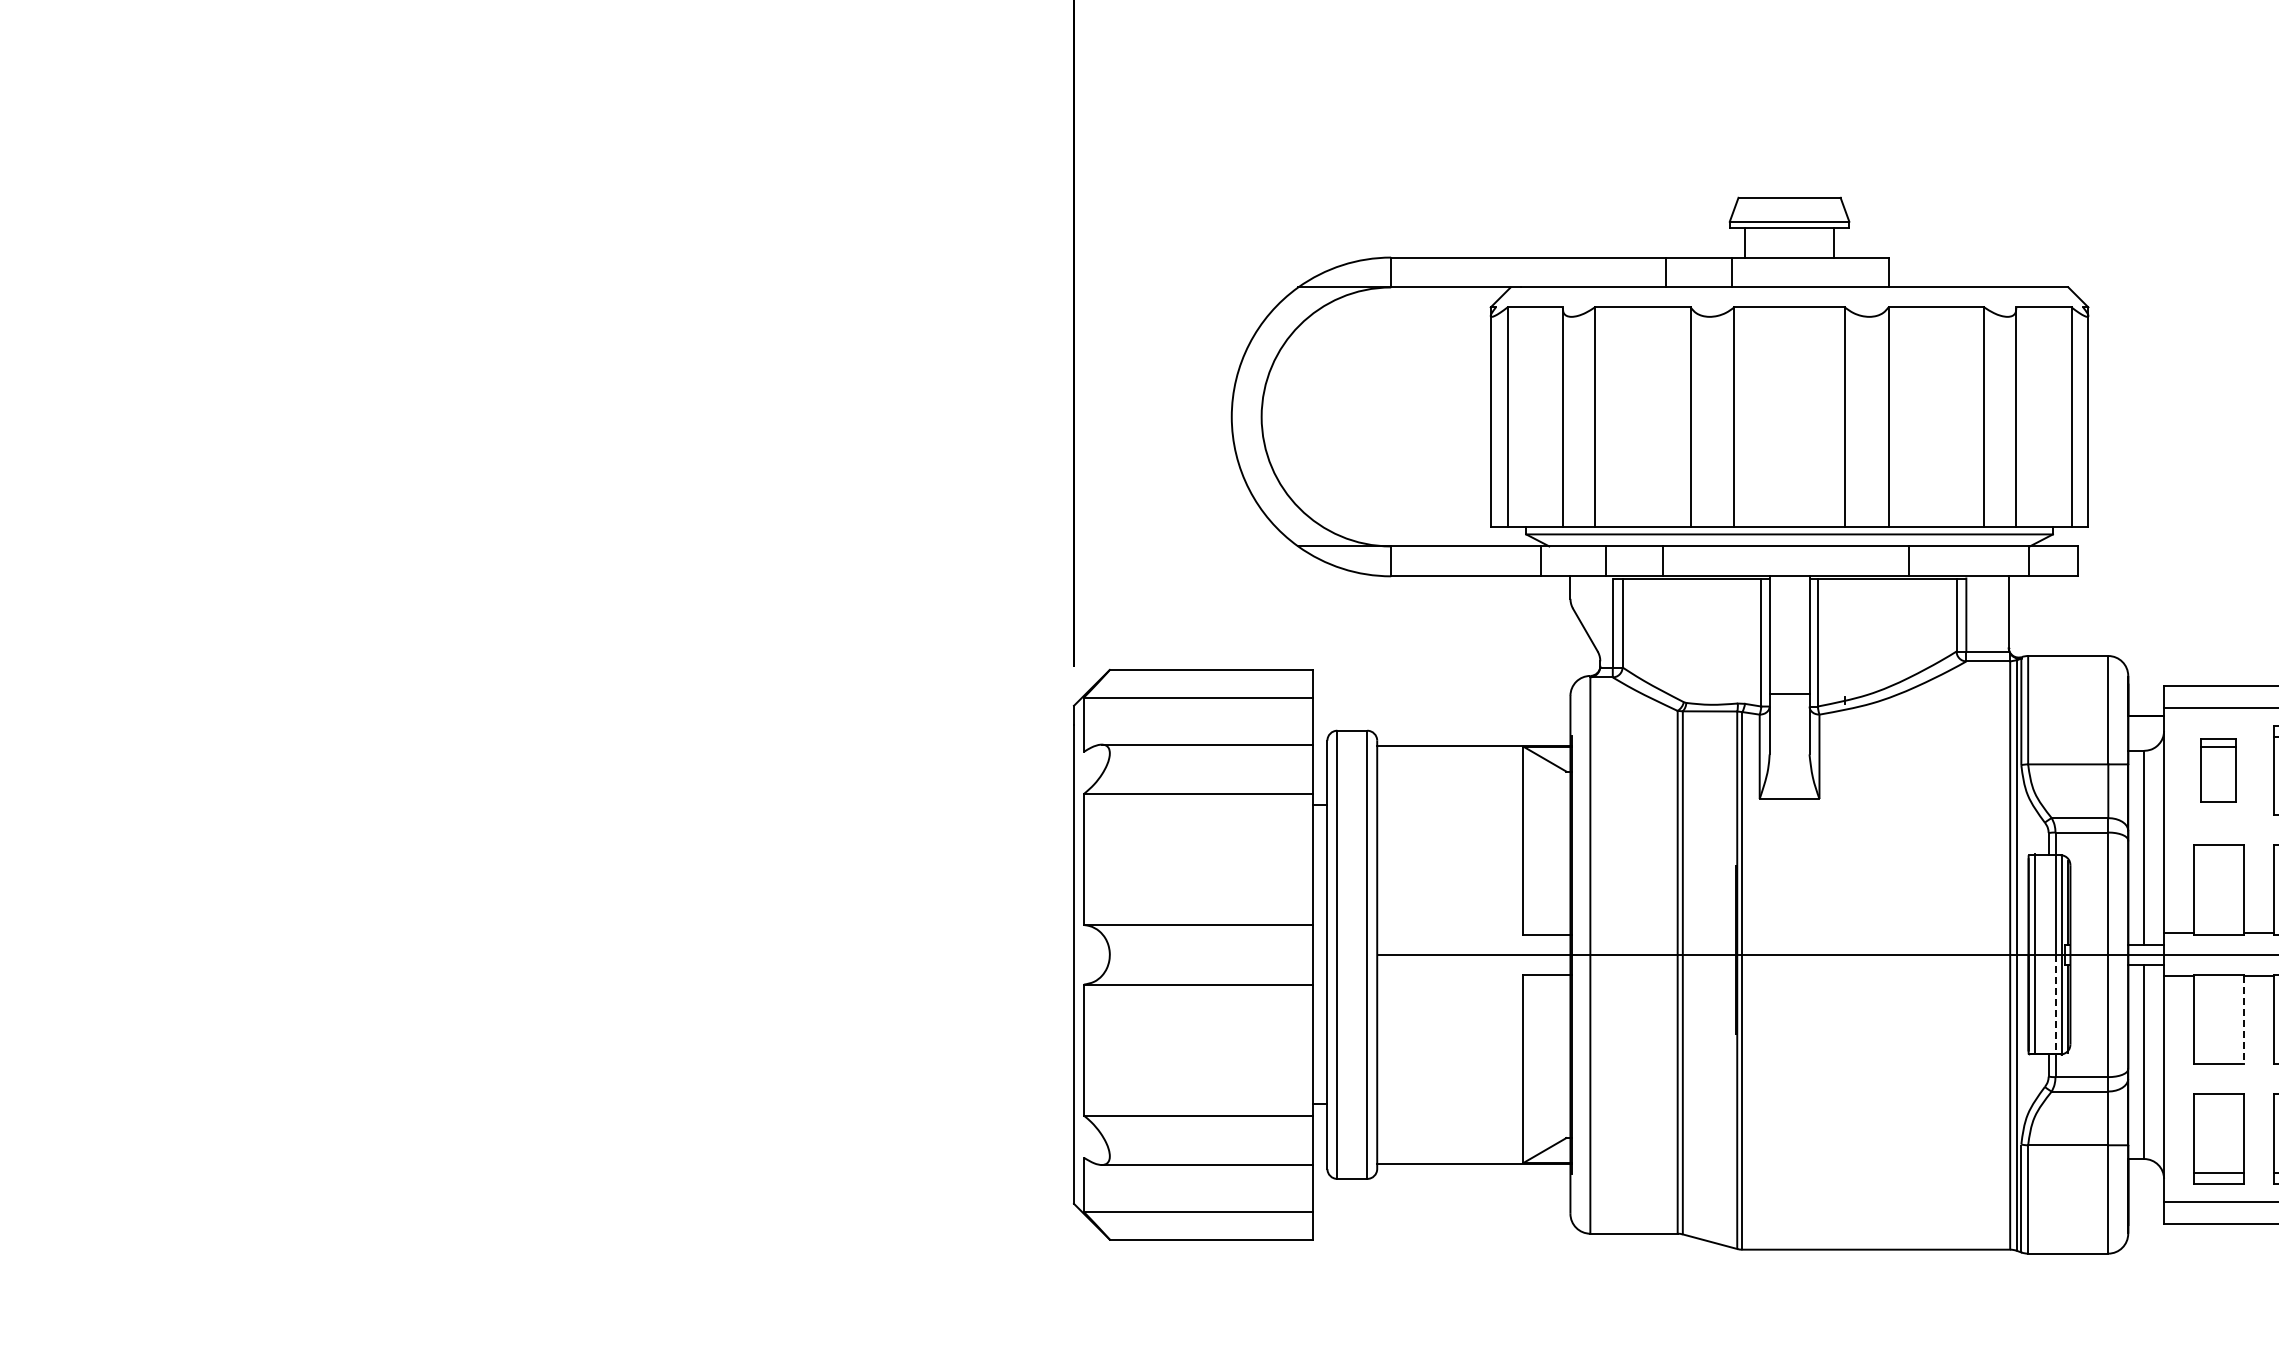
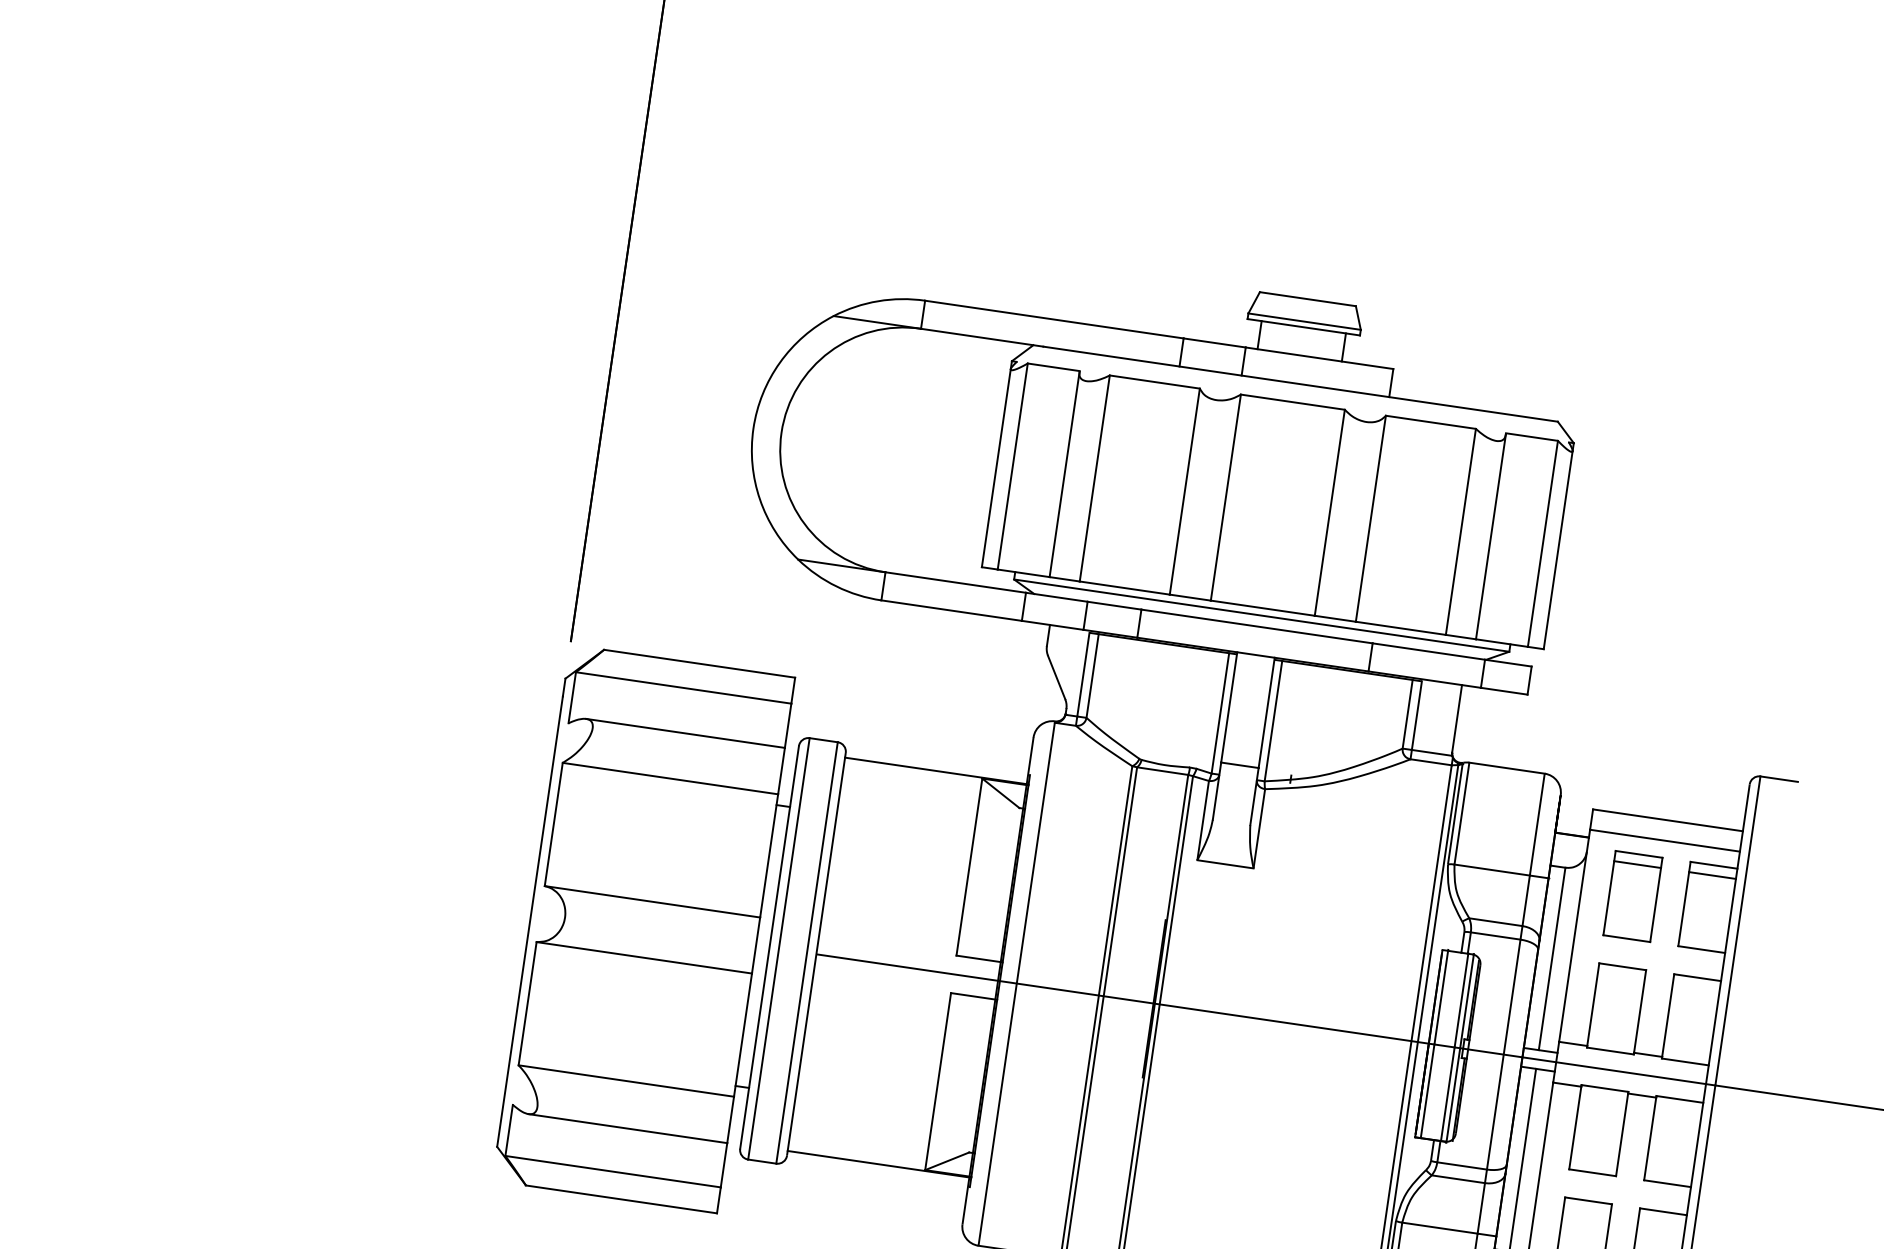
part: (2218, 770) -> (1632, 896), size x1.43
line: (2056, 1004) -> (1448, 1094), dashed -> solid
line: (2243, 1020) -> (1621, 1134), dashed -> solid

